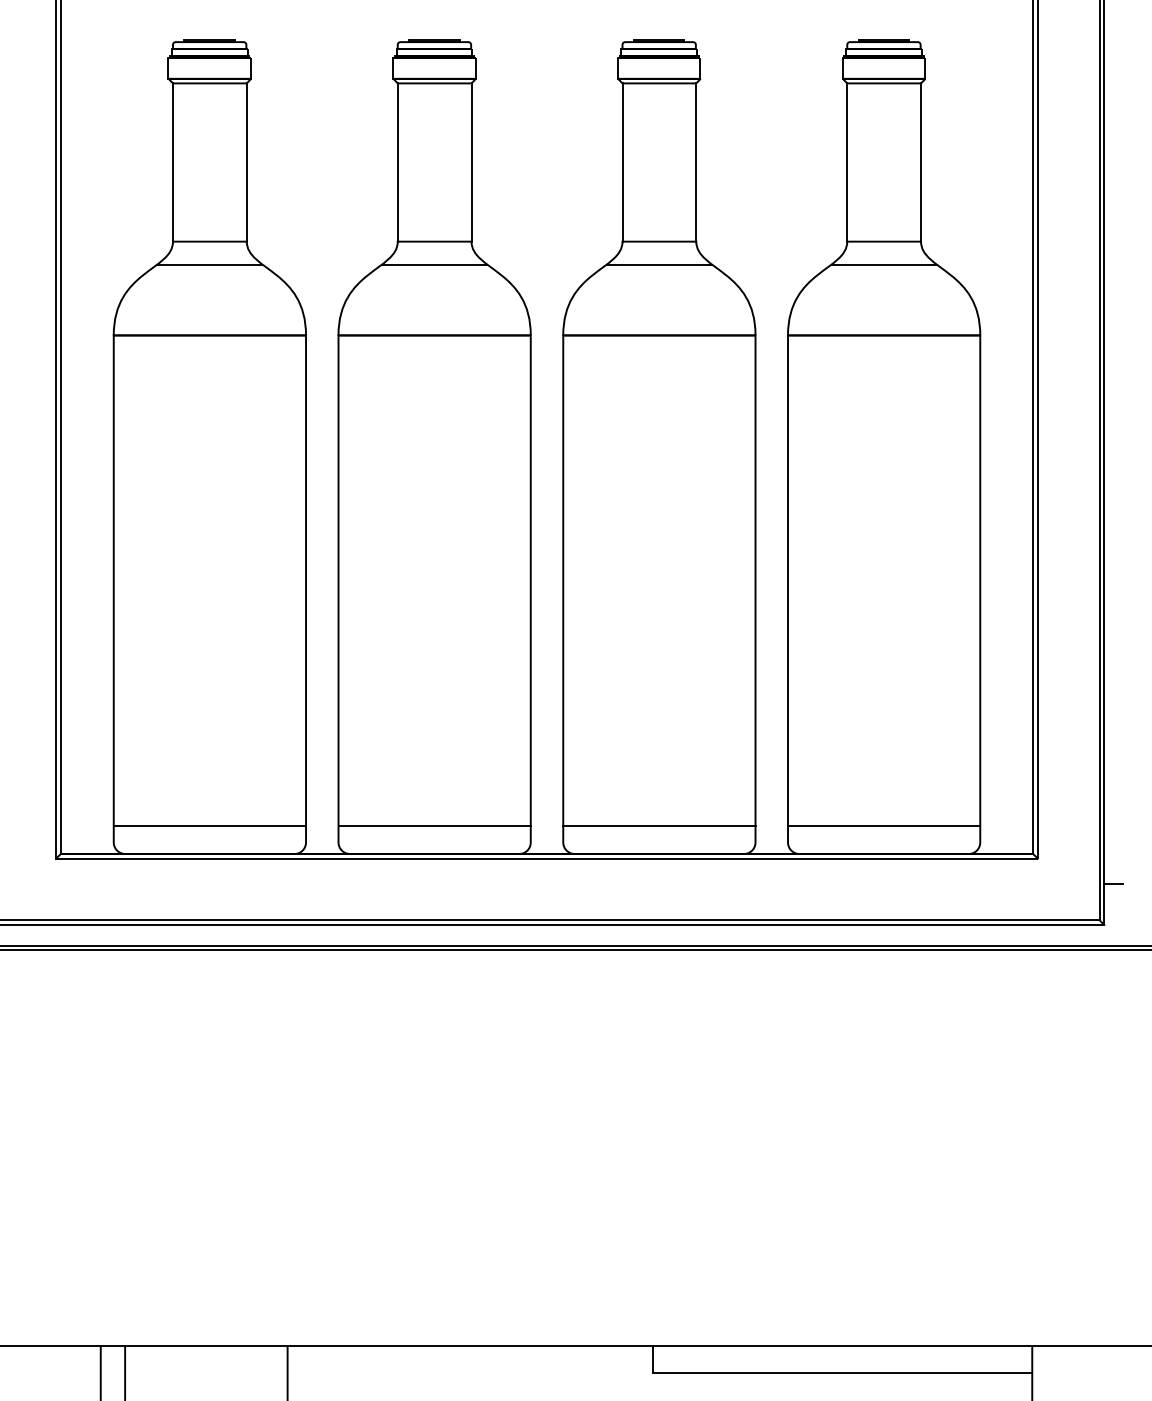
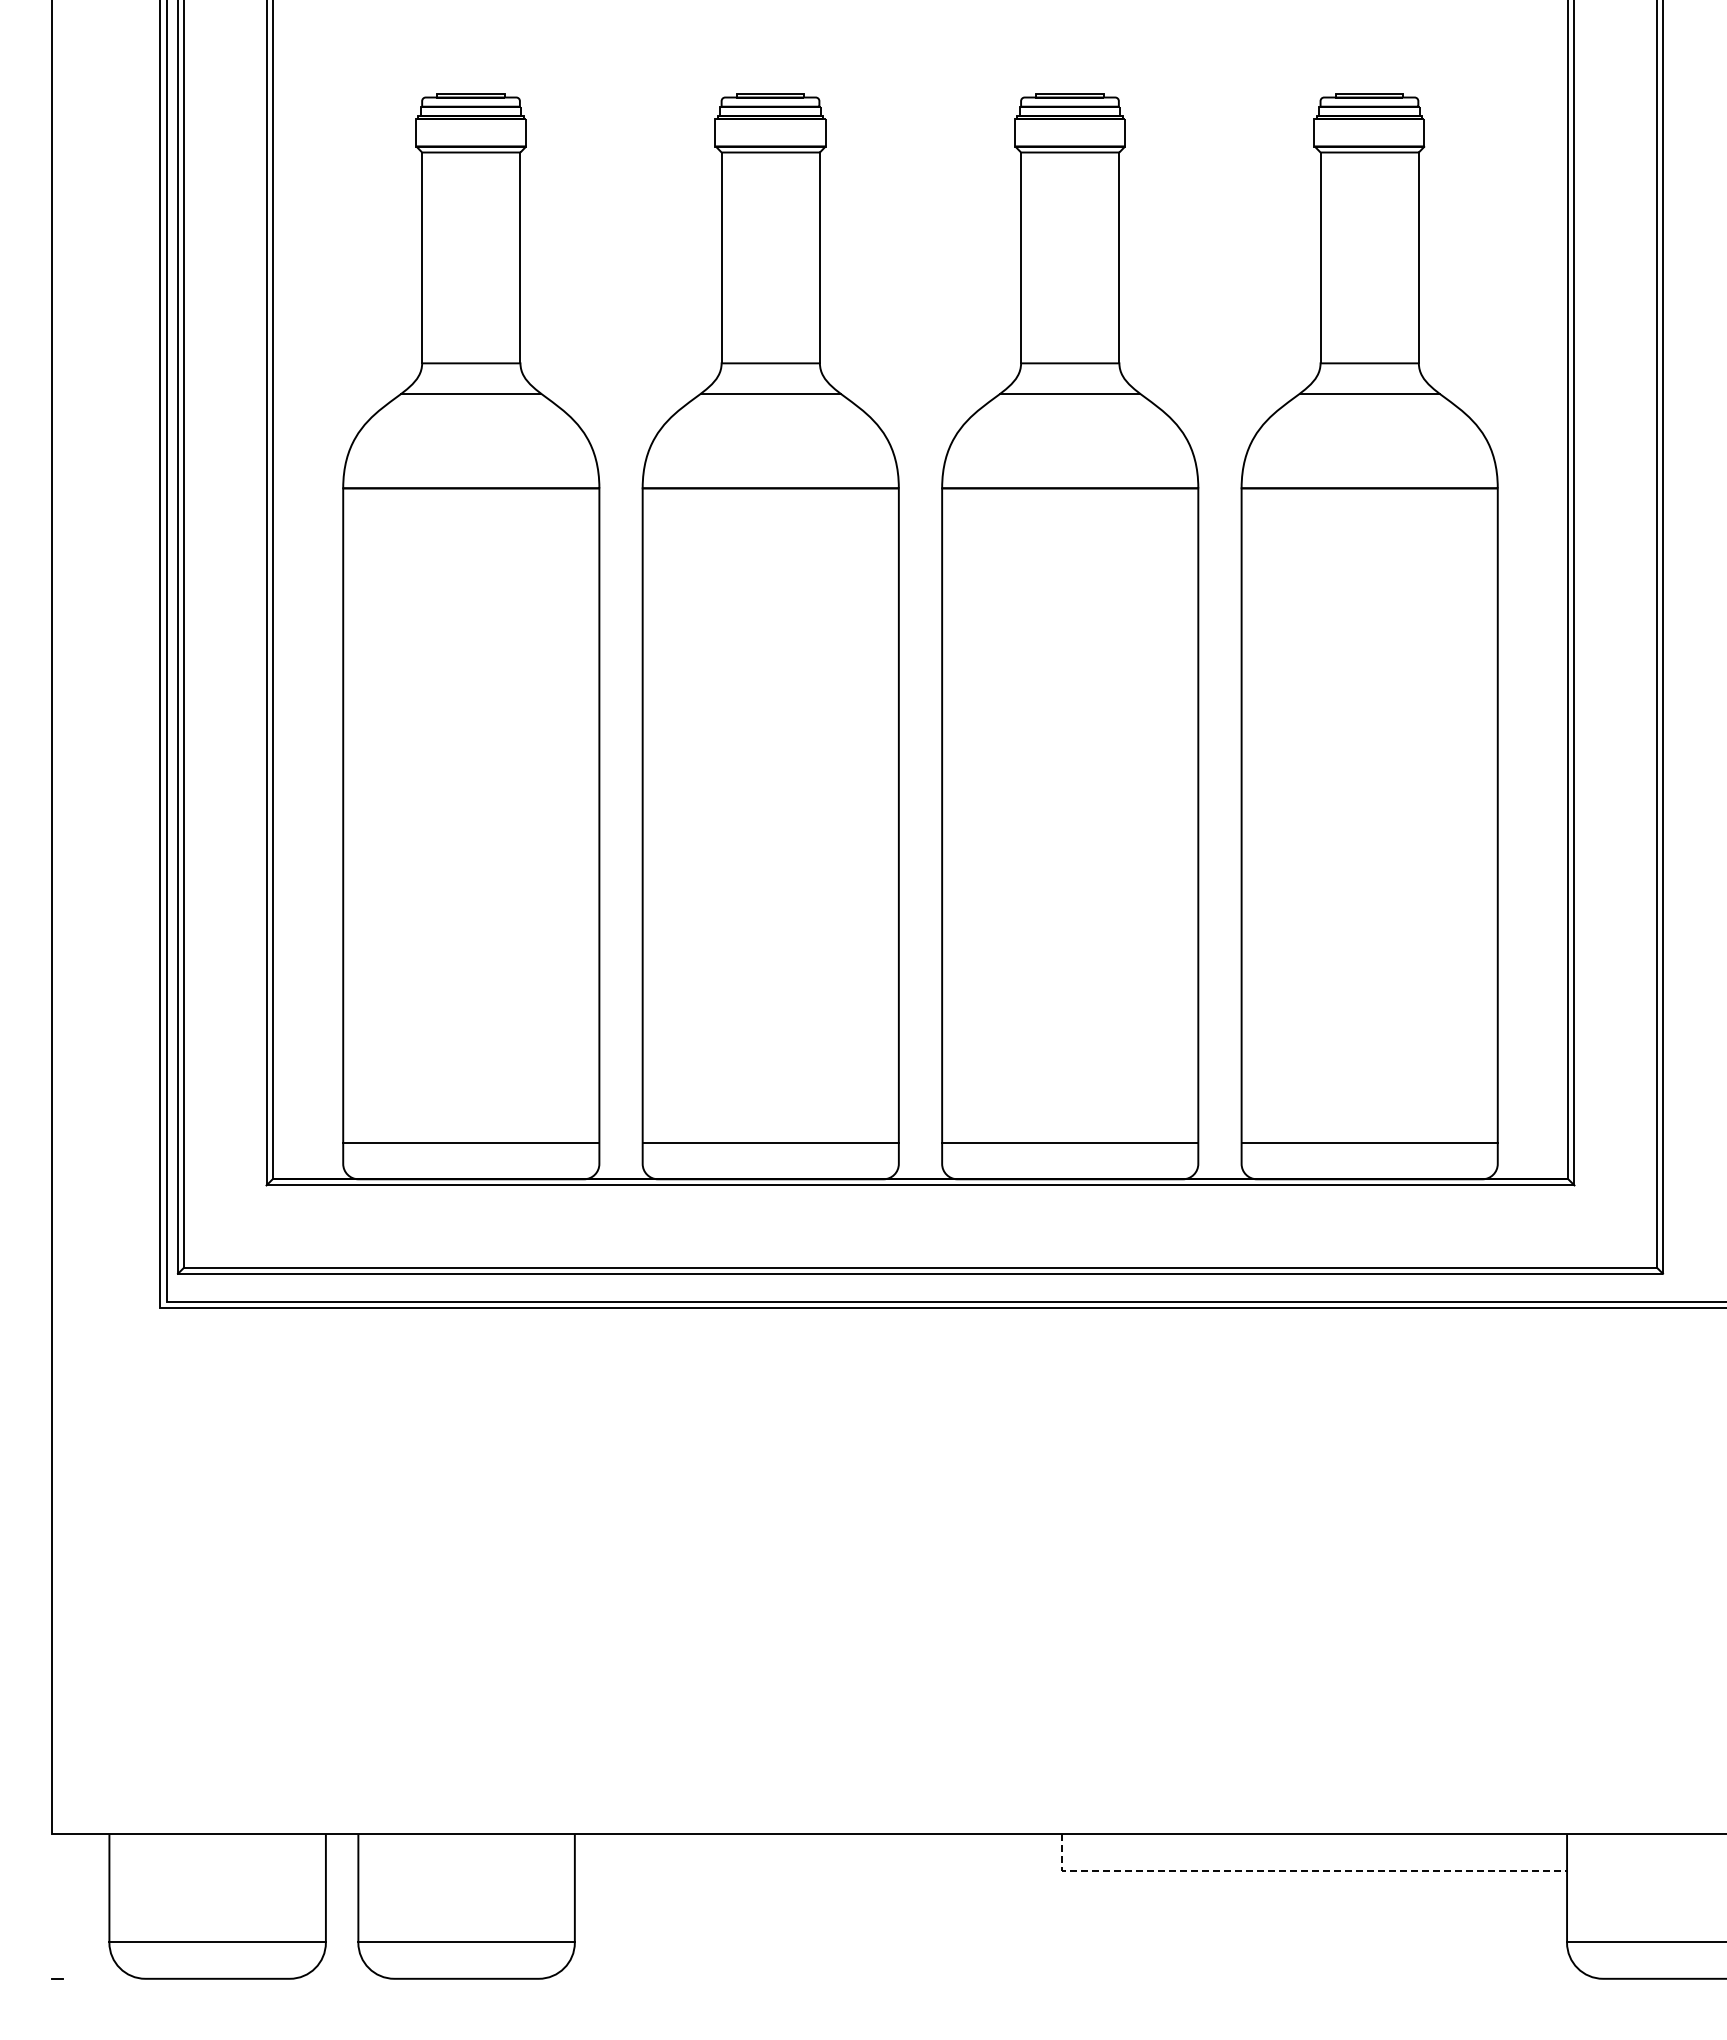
line: (1113, 884) -> (1675, 1219), removed
line: (828, 1372) -> (1295, 1870), solid -> dashed

